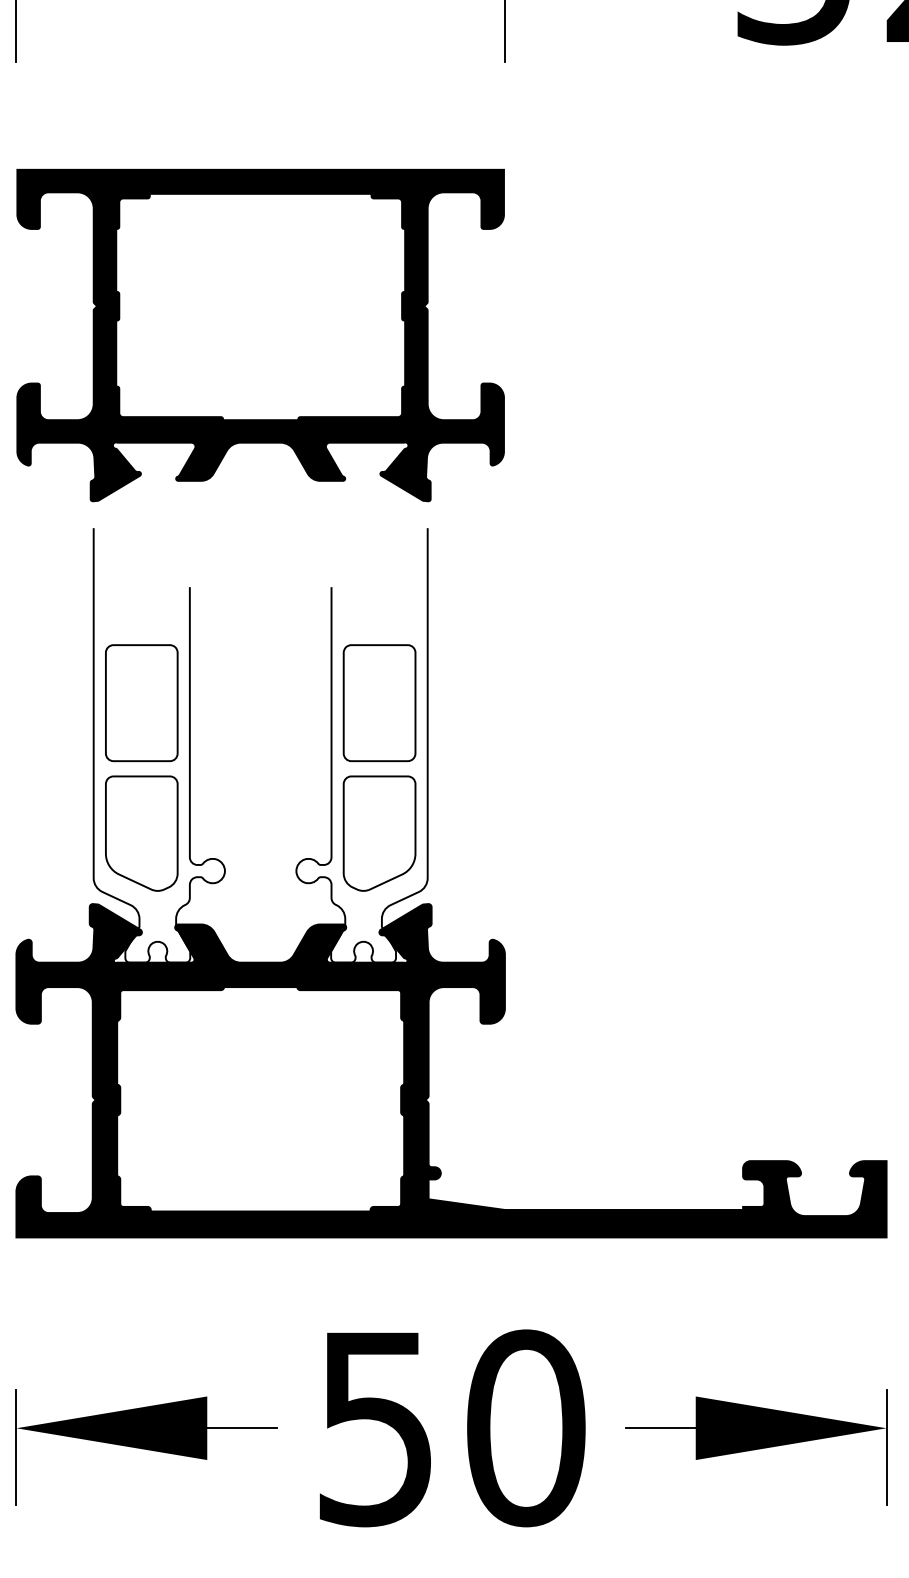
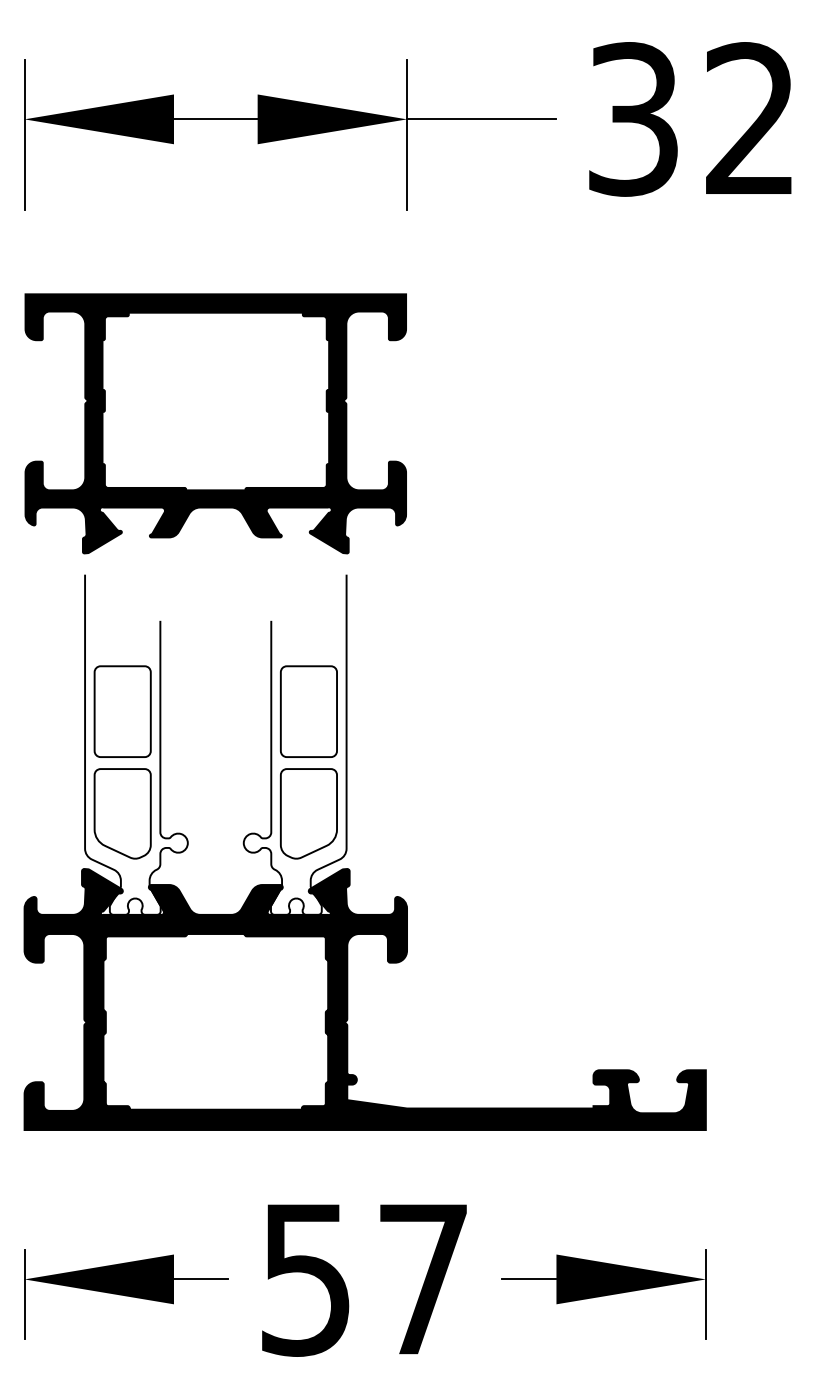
text: (525, 1428) -> (423, 1279), 50 -> 57

